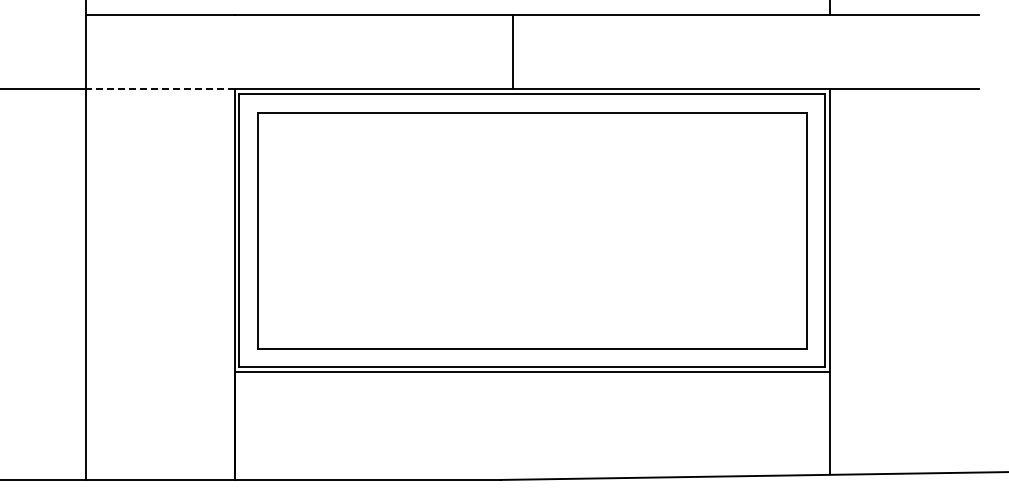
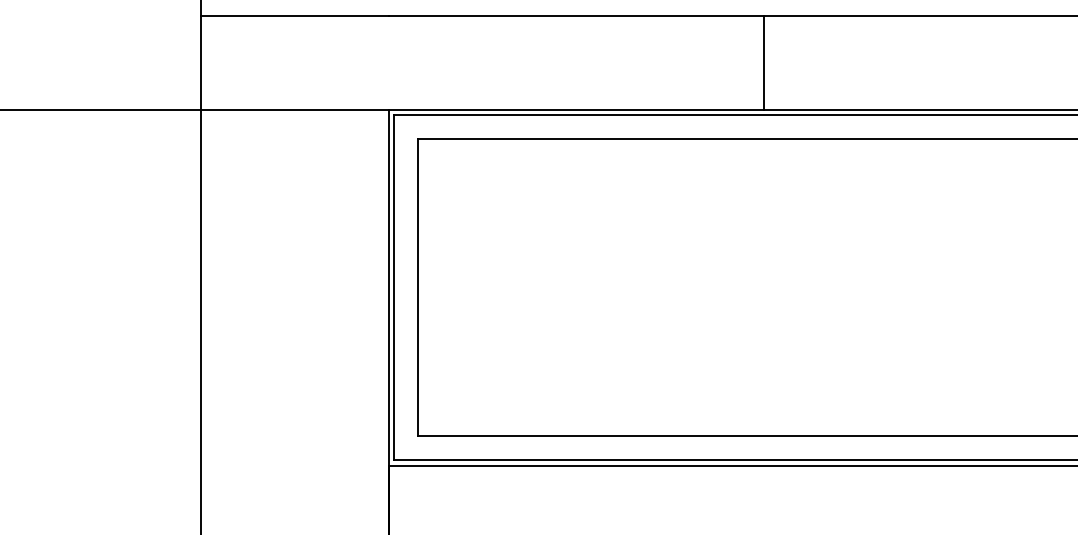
line: (513, 52) -> (763, 62), moved
line: (159, 89) -> (293, 109), dashed -> solid

